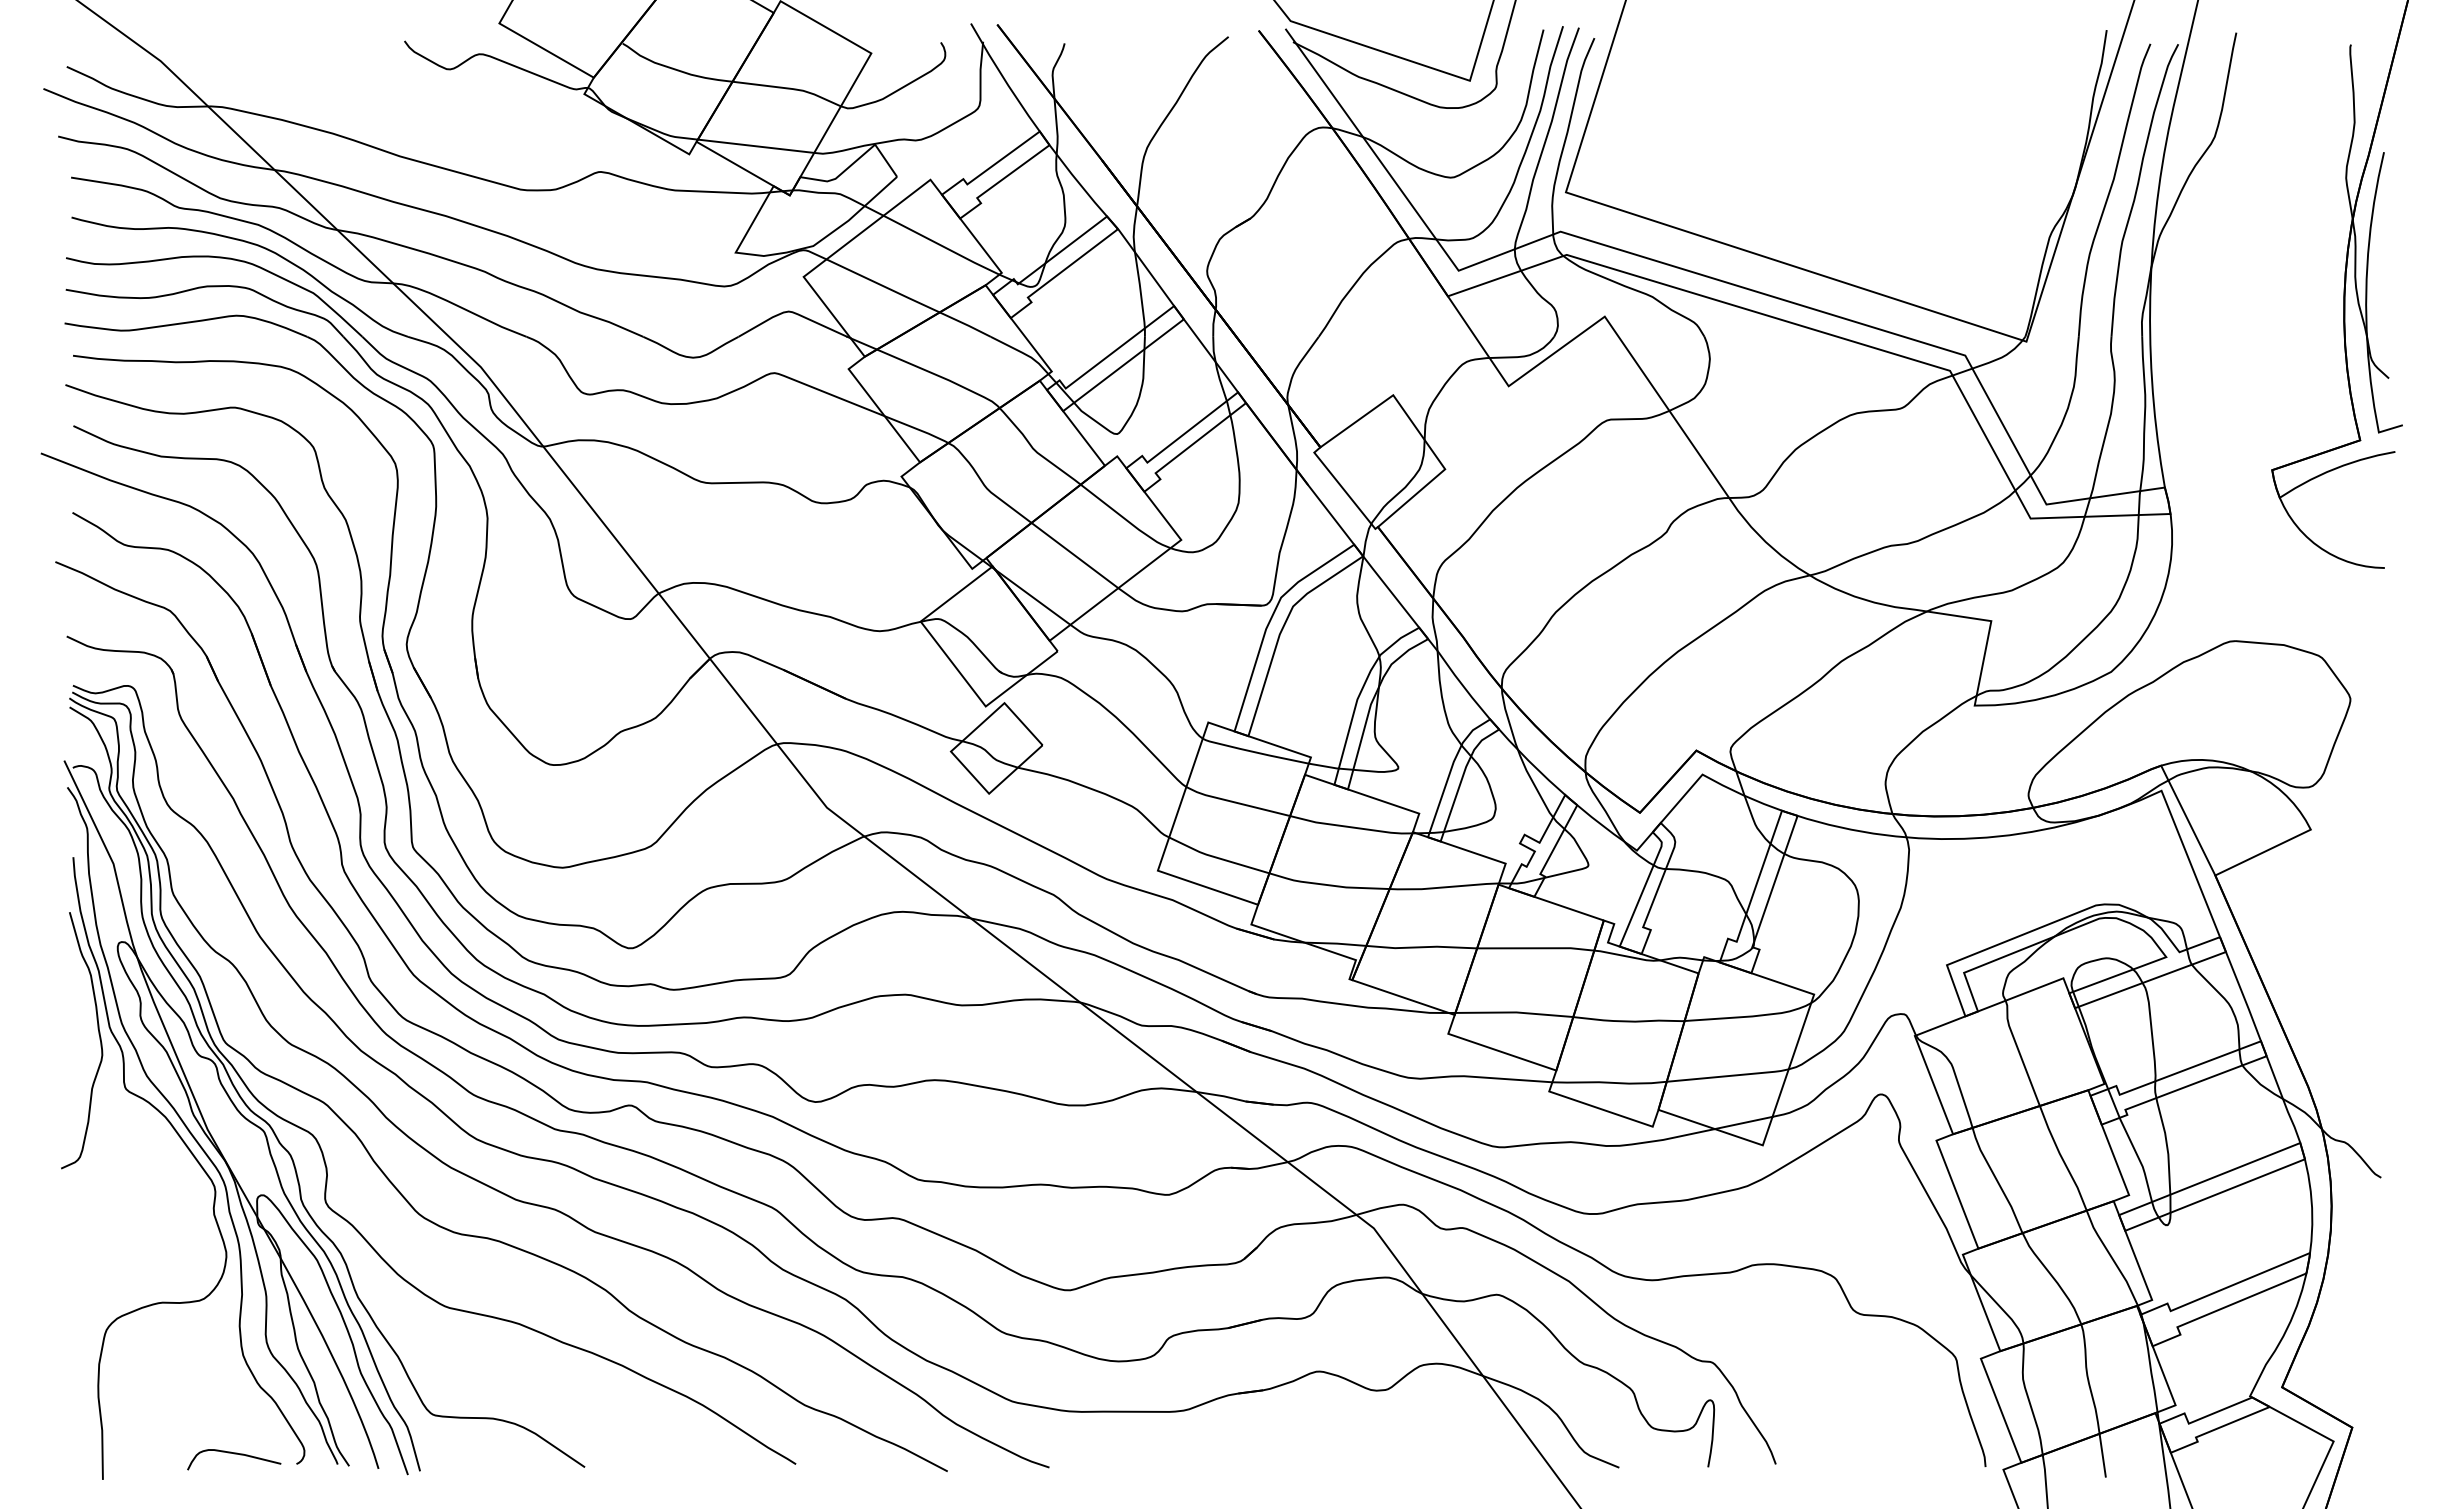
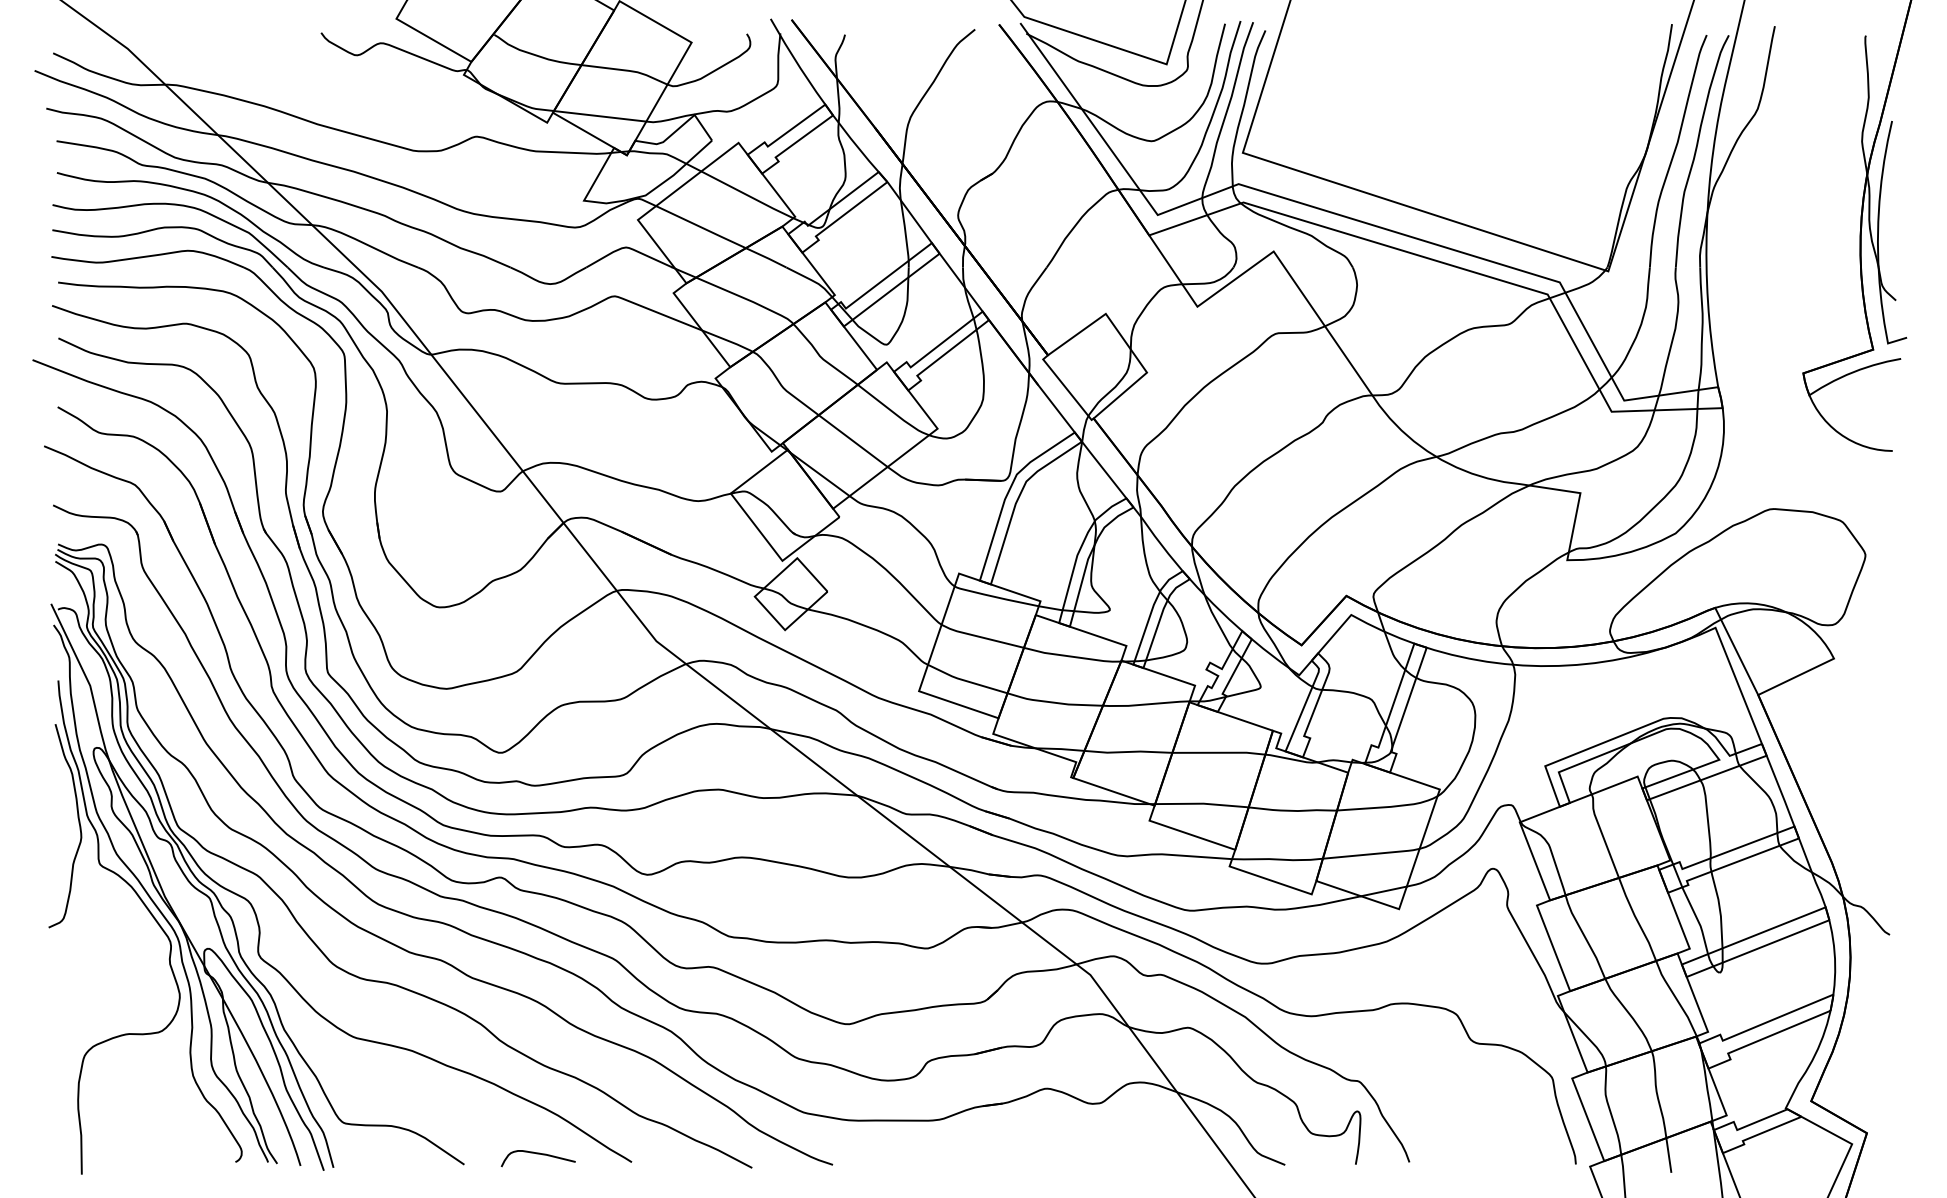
curve: (234, 1454) -> (538, 1154), moved

